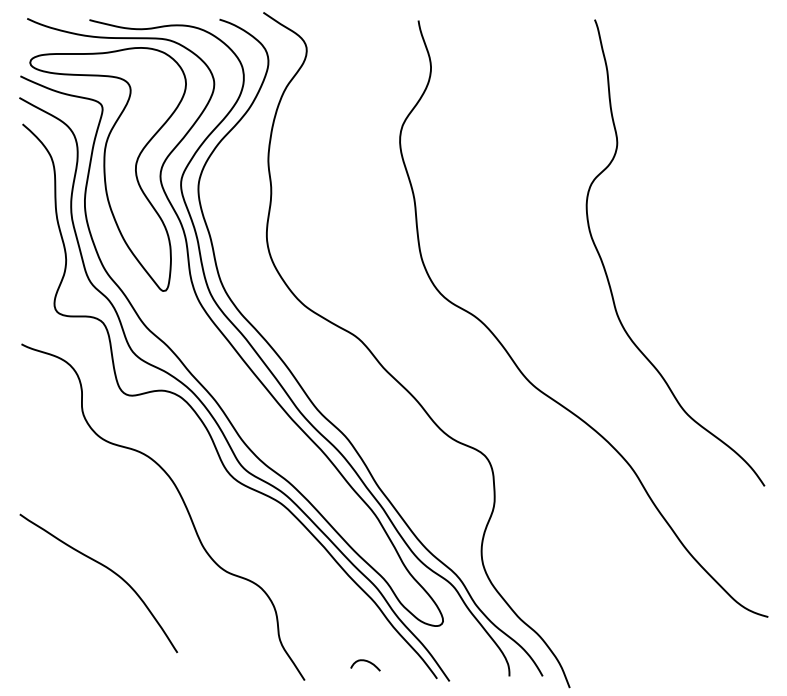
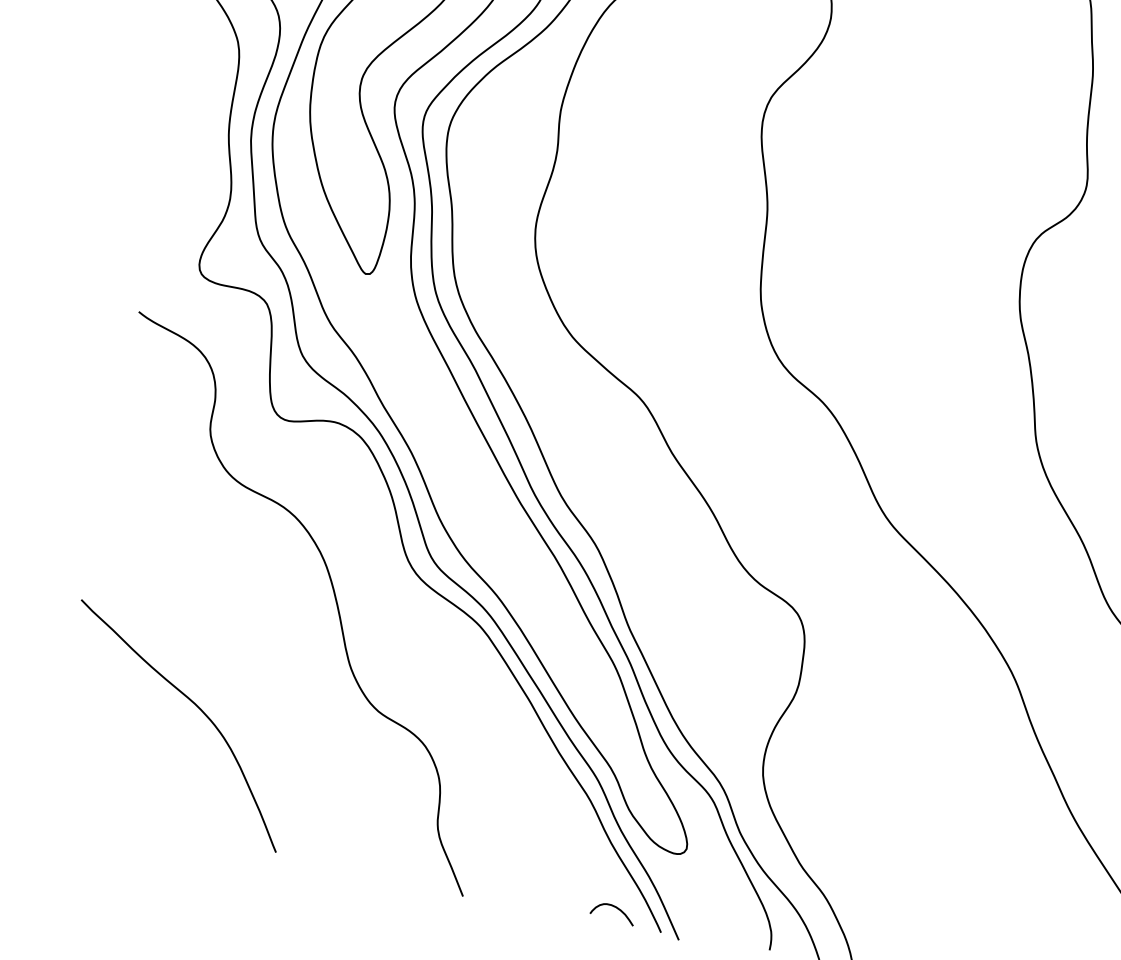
curve: (106, 568) -> (194, 705), moved
curve: (367, 662) -> (616, 909), moved

